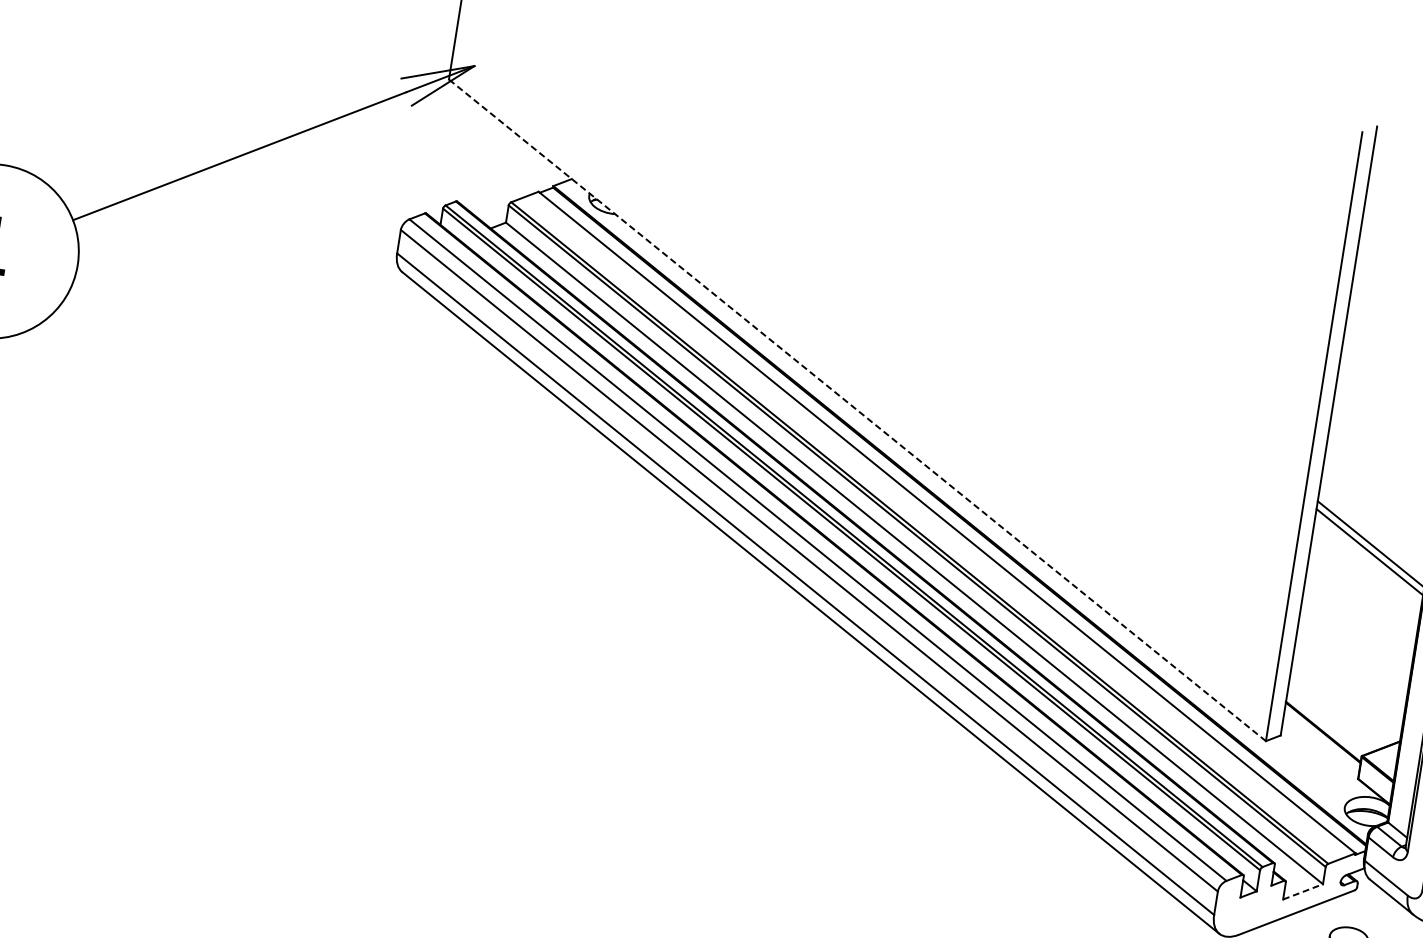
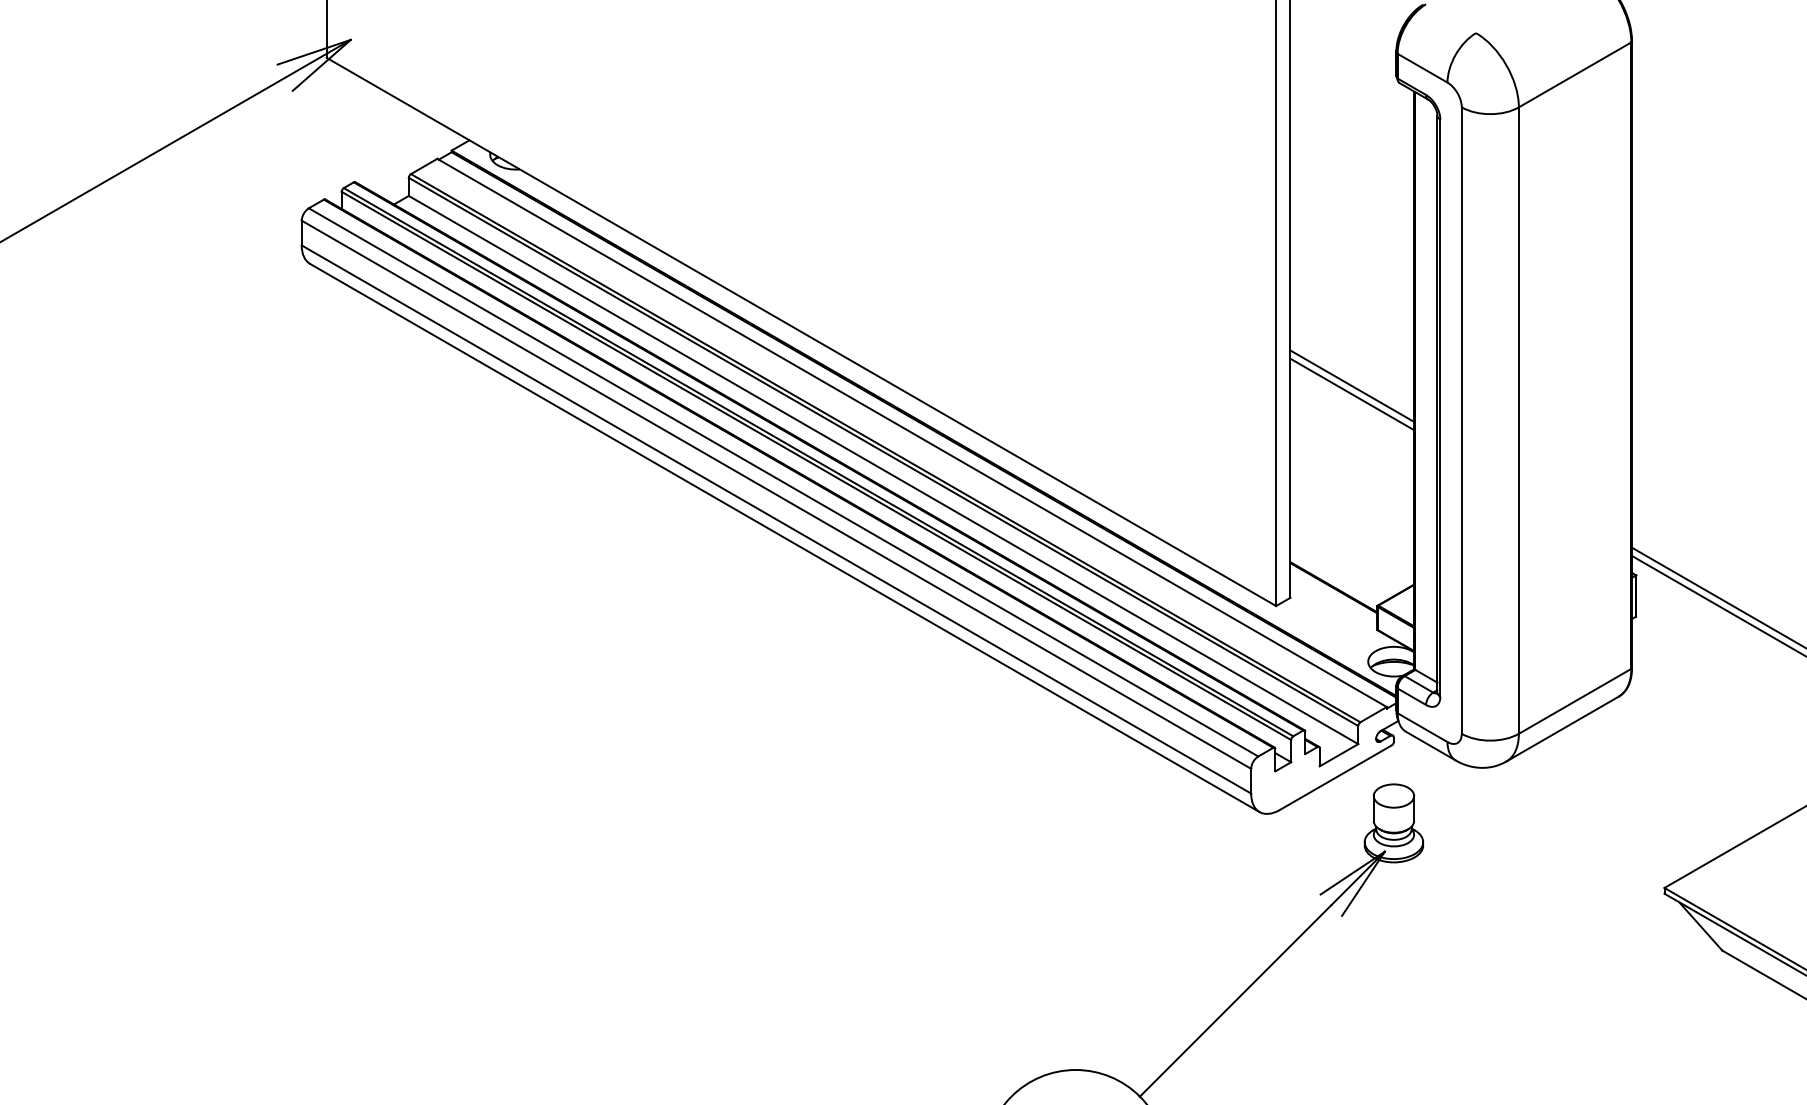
line: (857, 409) -> (801, 331), dashed -> solid
line: (1303, 892) -> (1339, 755), dashed -> solid

